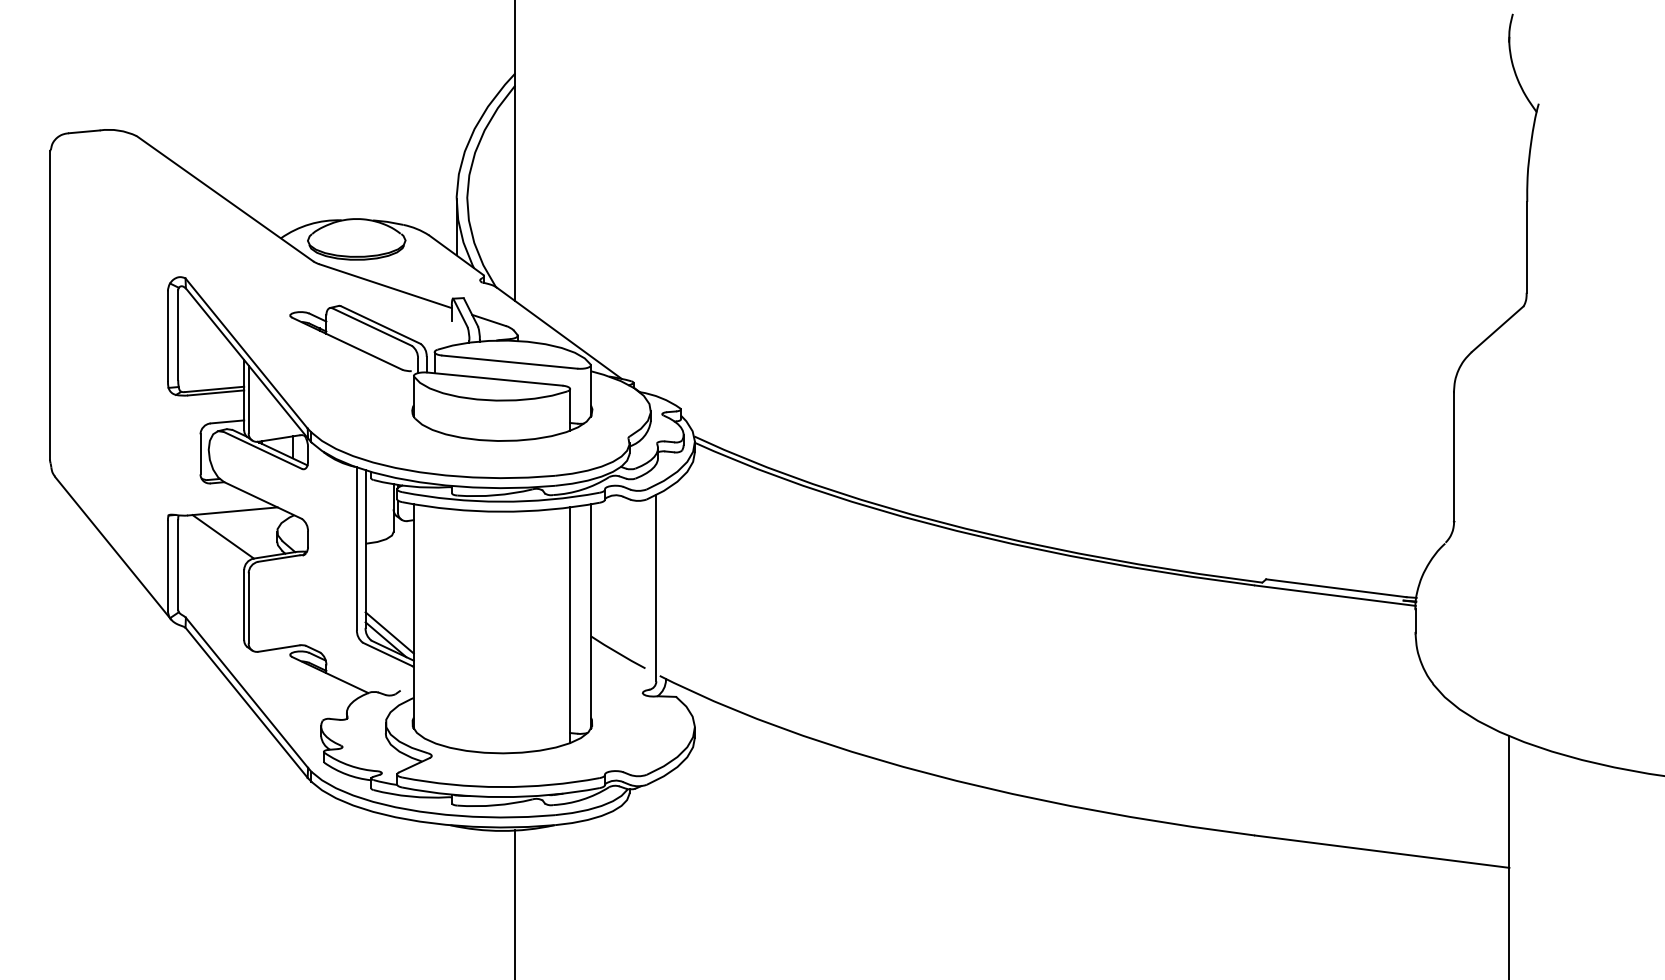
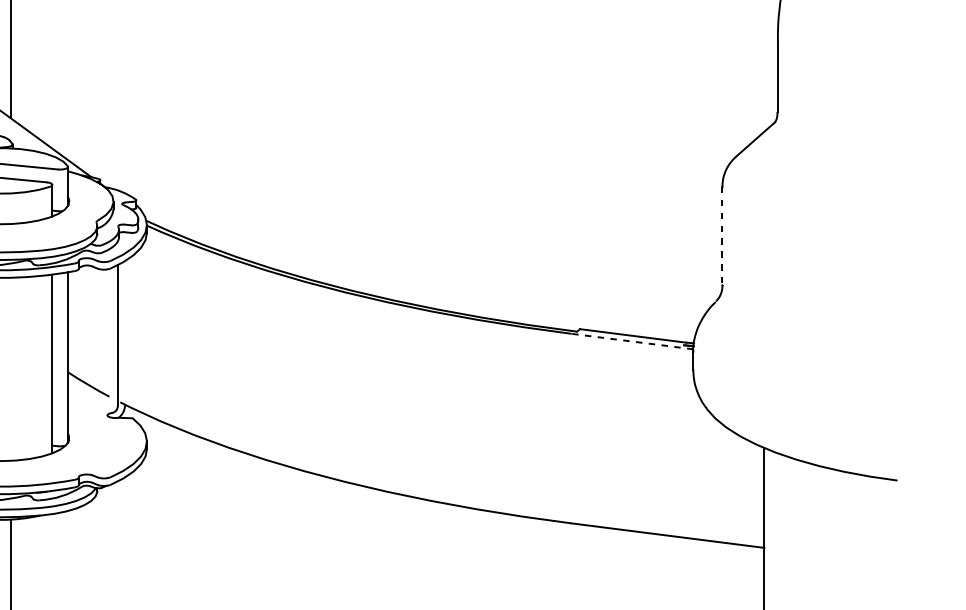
line: (1453, 456) -> (722, 236), solid -> dashed
line: (1335, 595) -> (632, 341), solid -> dashed

